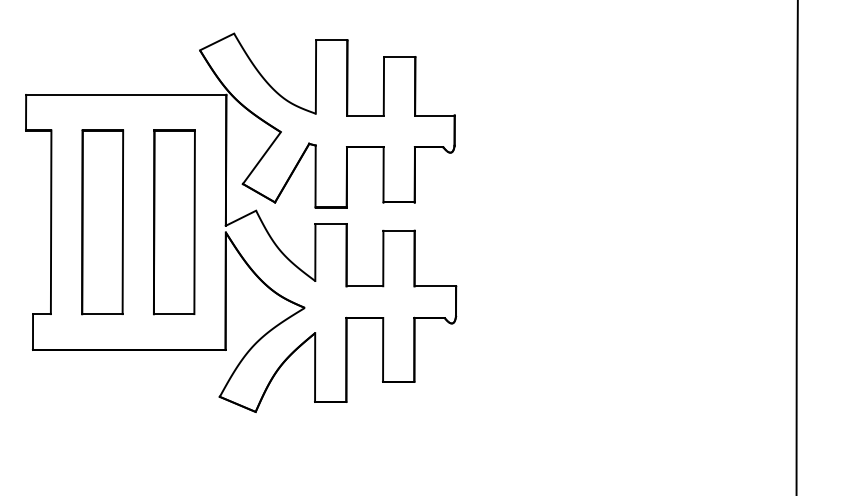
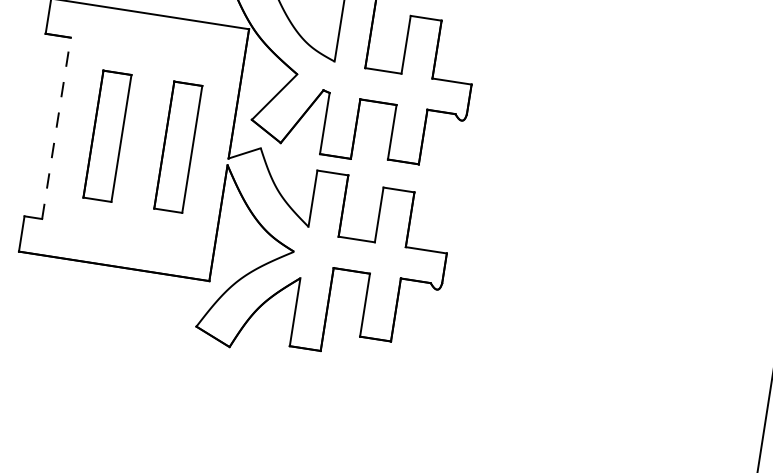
line: (51, 222) -> (56, 128), solid -> dashed
part: (102, 222) -> (107, 136), size x0.7
part: (174, 222) -> (178, 147), size x0.7

